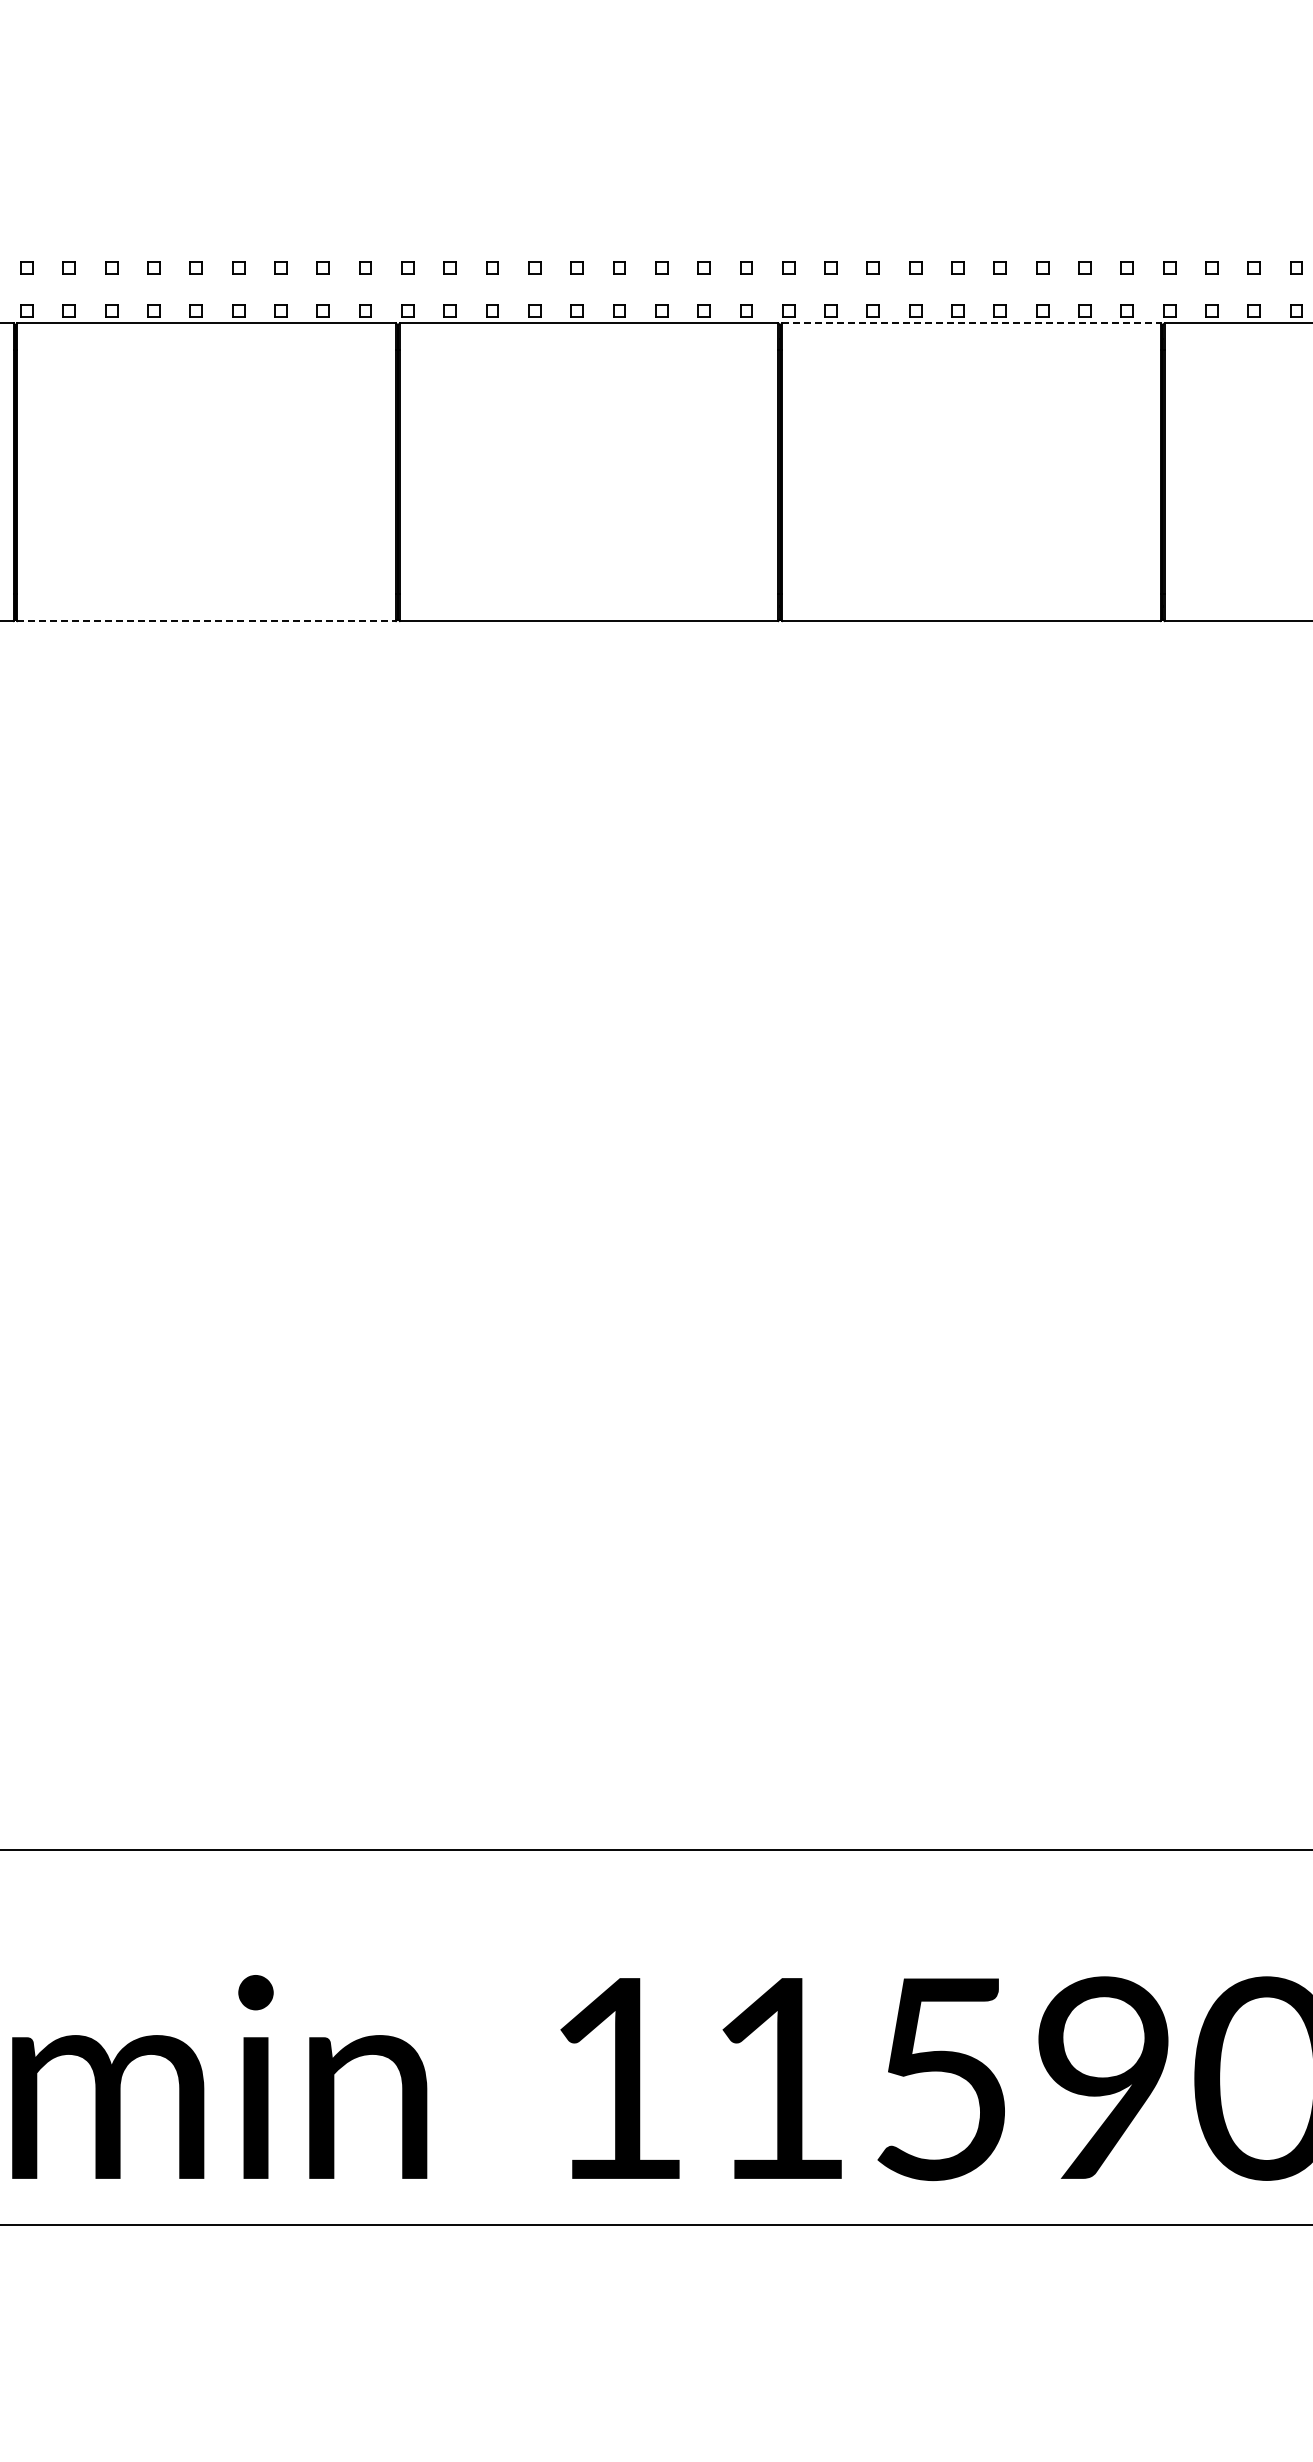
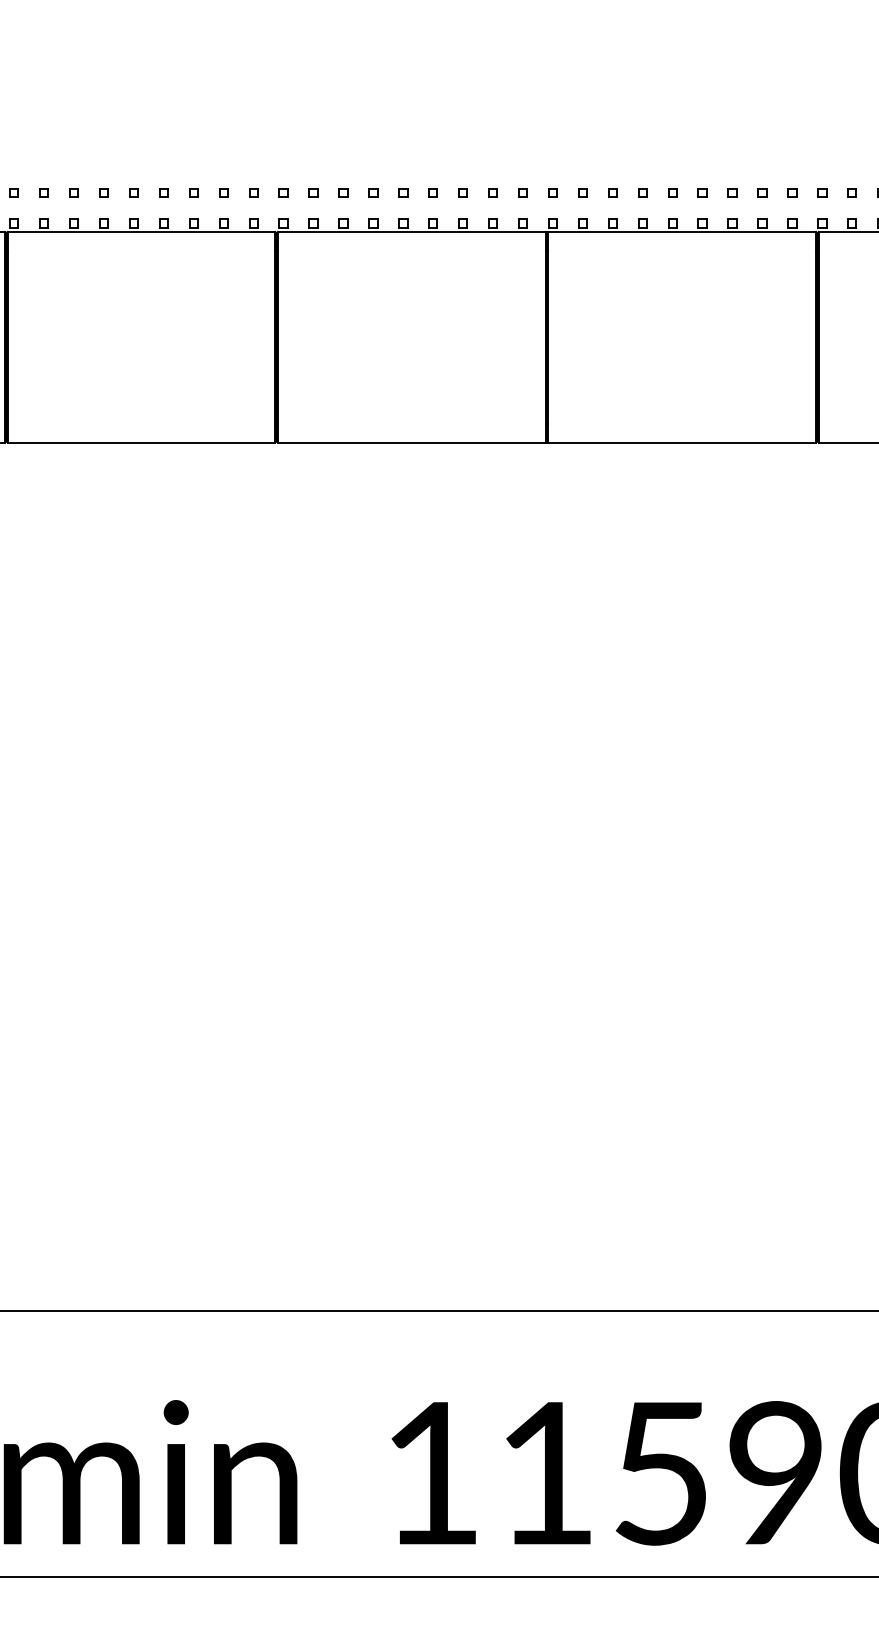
line: (971, 323) -> (682, 232), dashed -> solid
line: (207, 621) -> (141, 442), dashed -> solid

